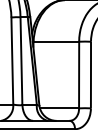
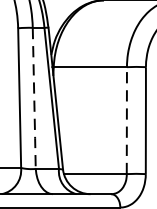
line: (21, 62) -> (34, 100), solid -> dashed
line: (79, 74) -> (127, 119), solid -> dashed

